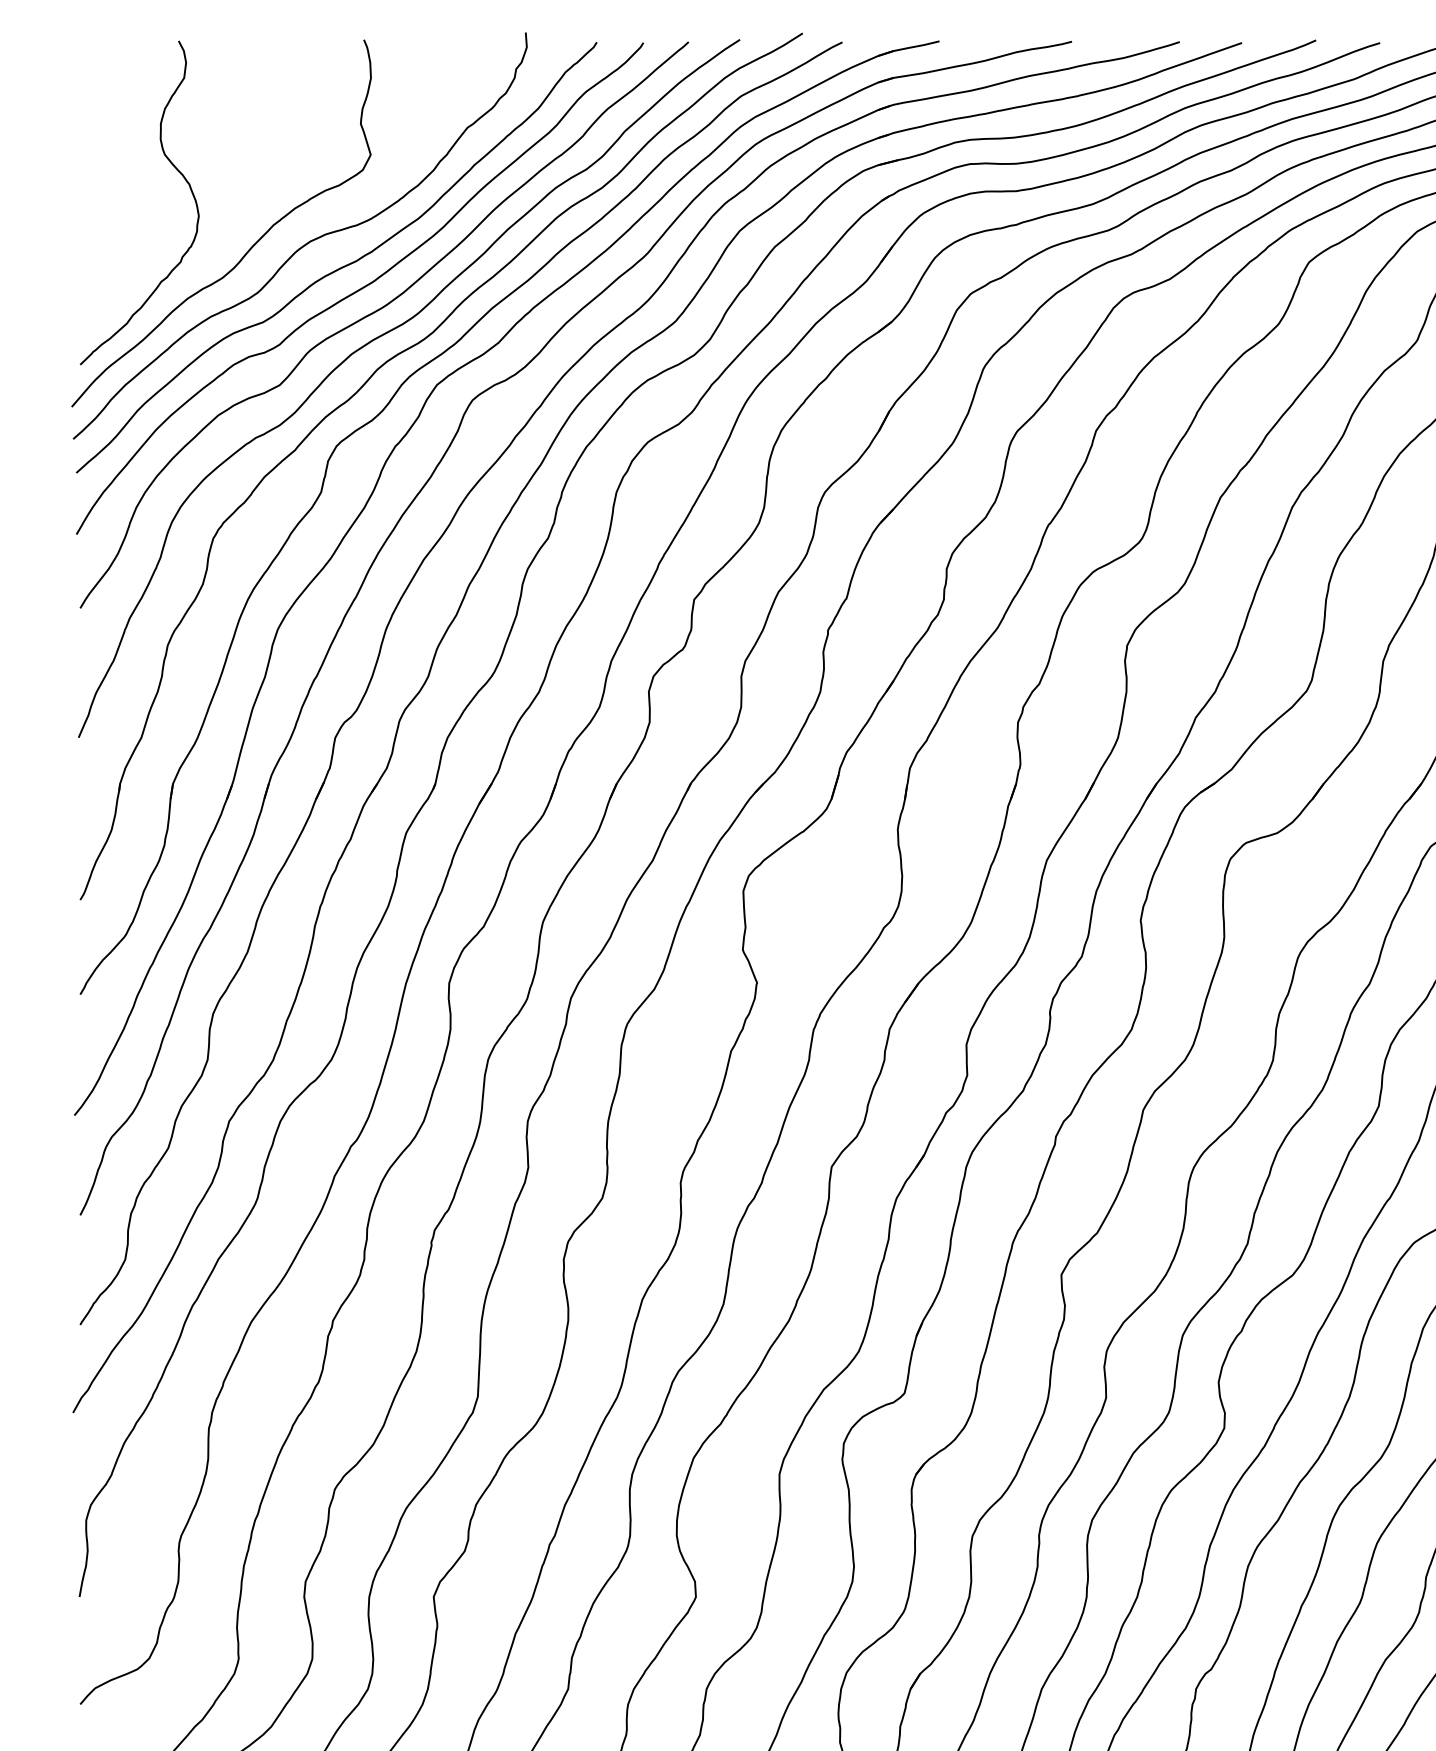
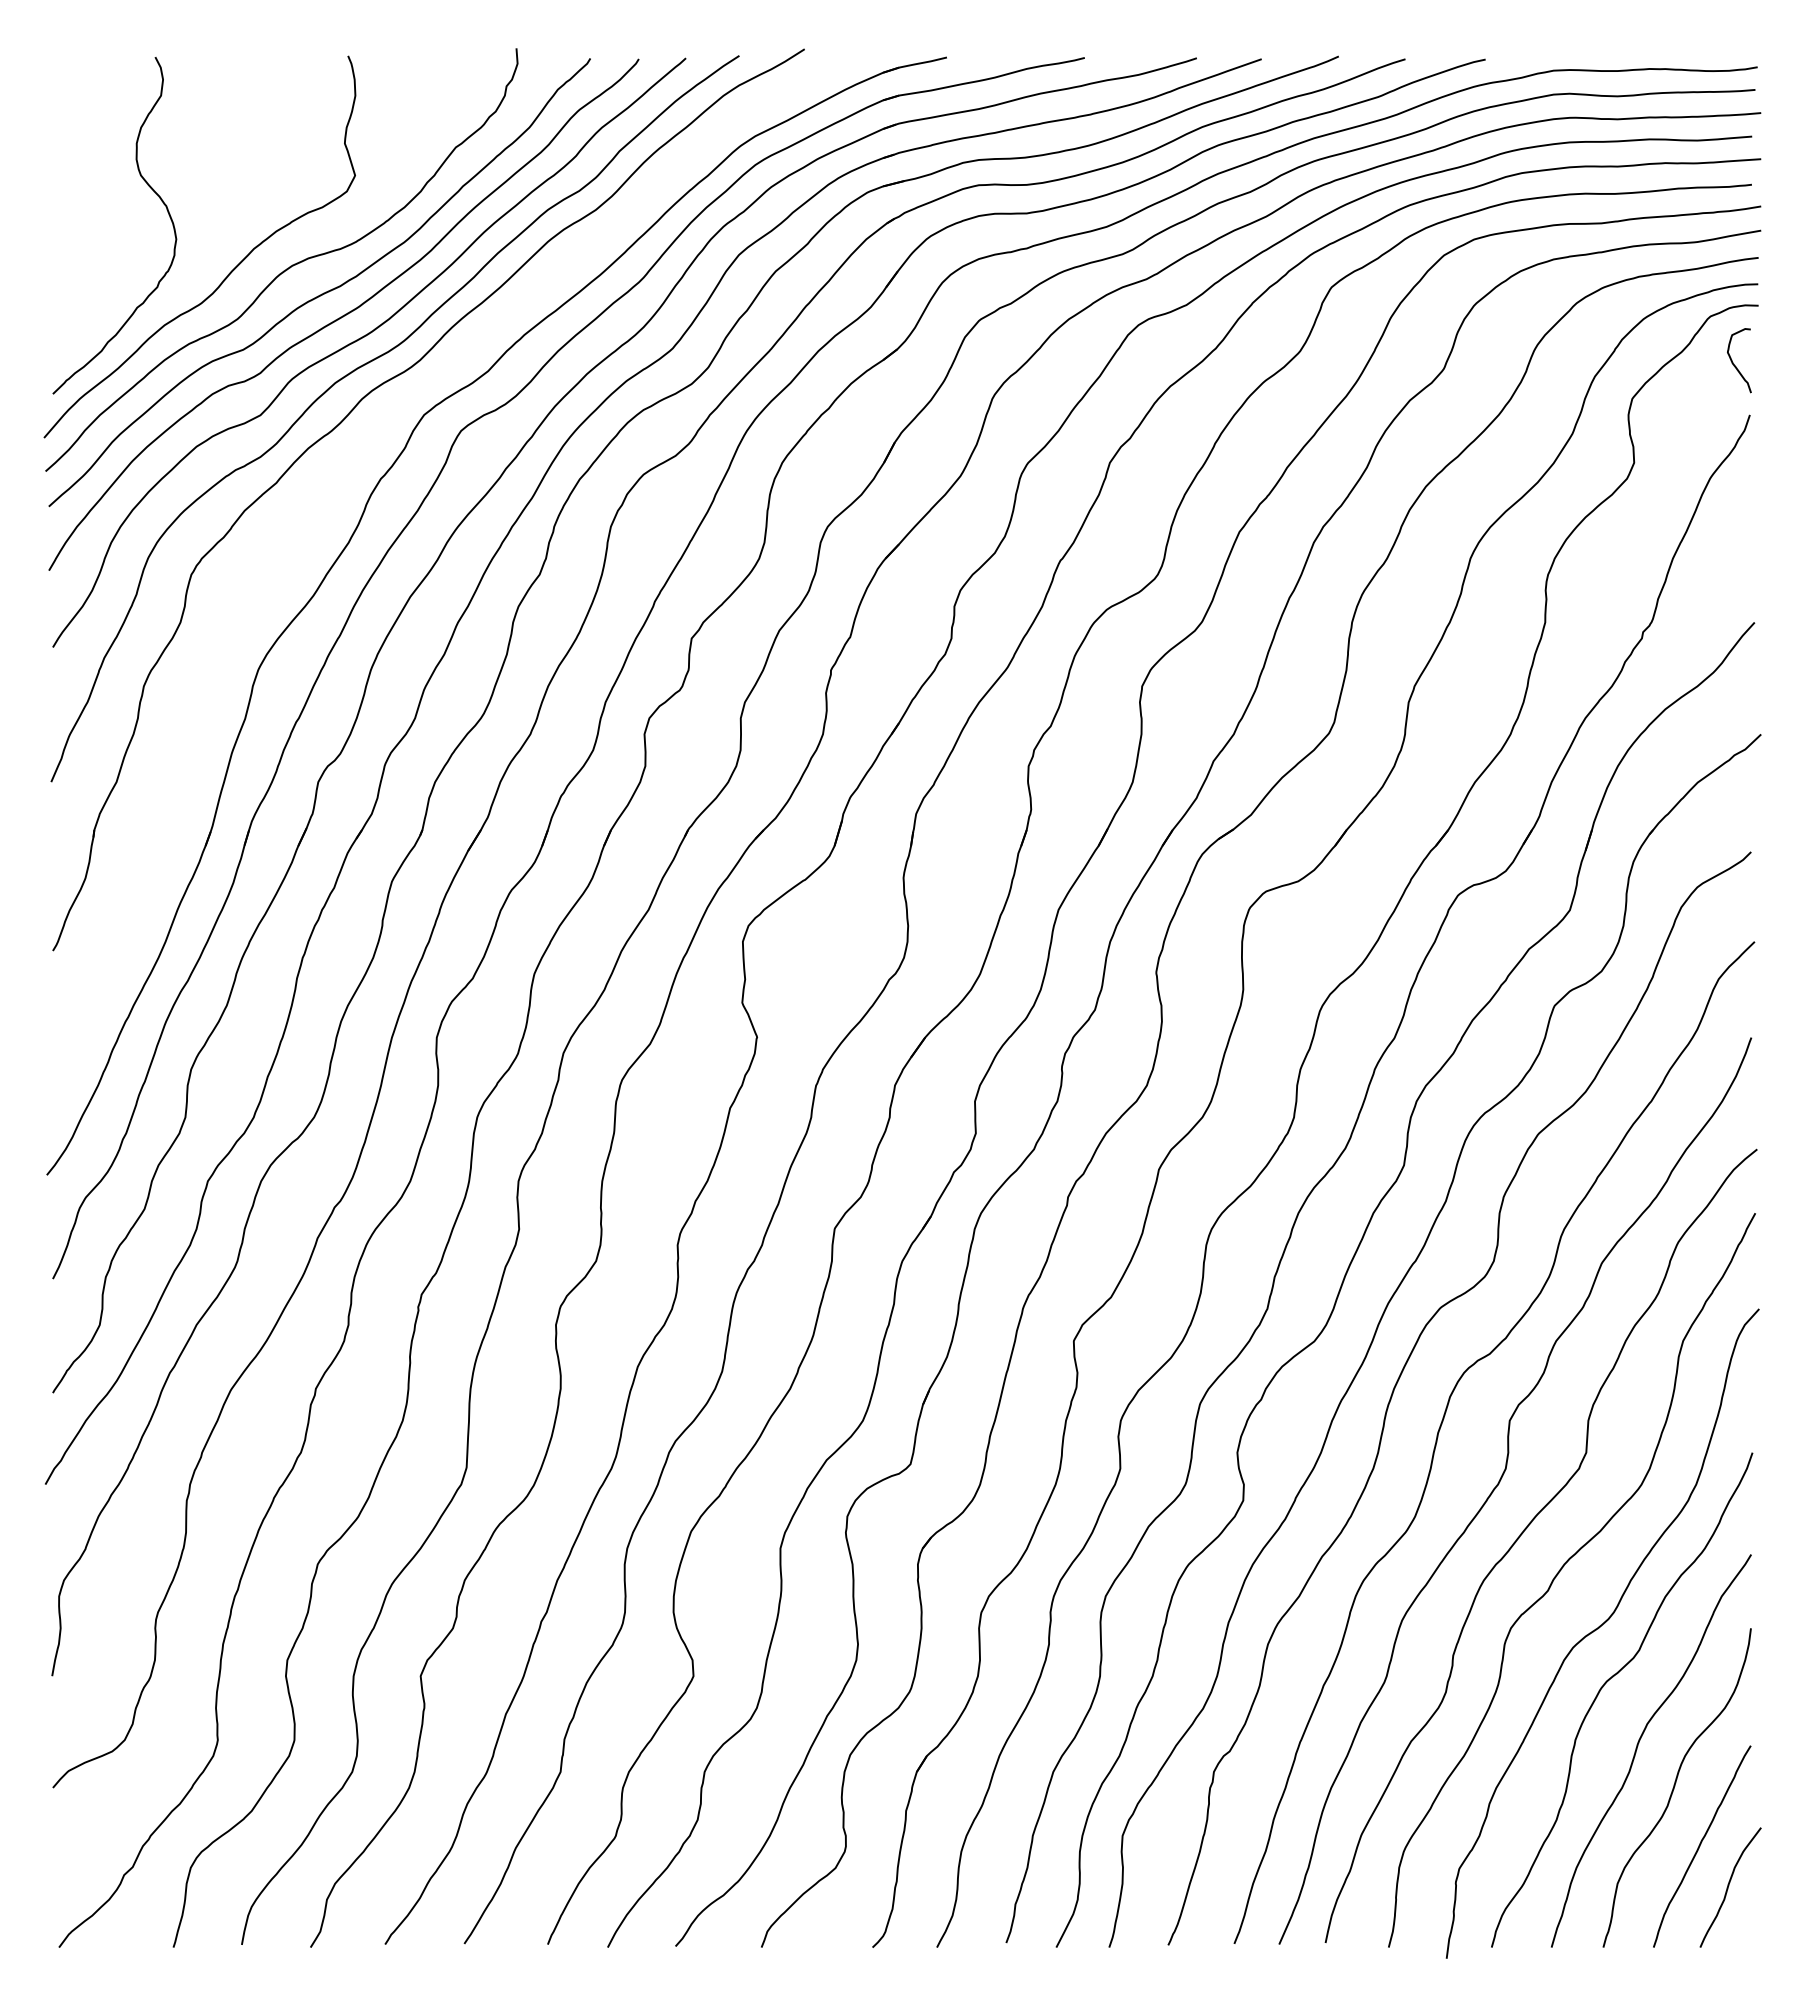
part: (378, 416) -> (363, 447), removed

